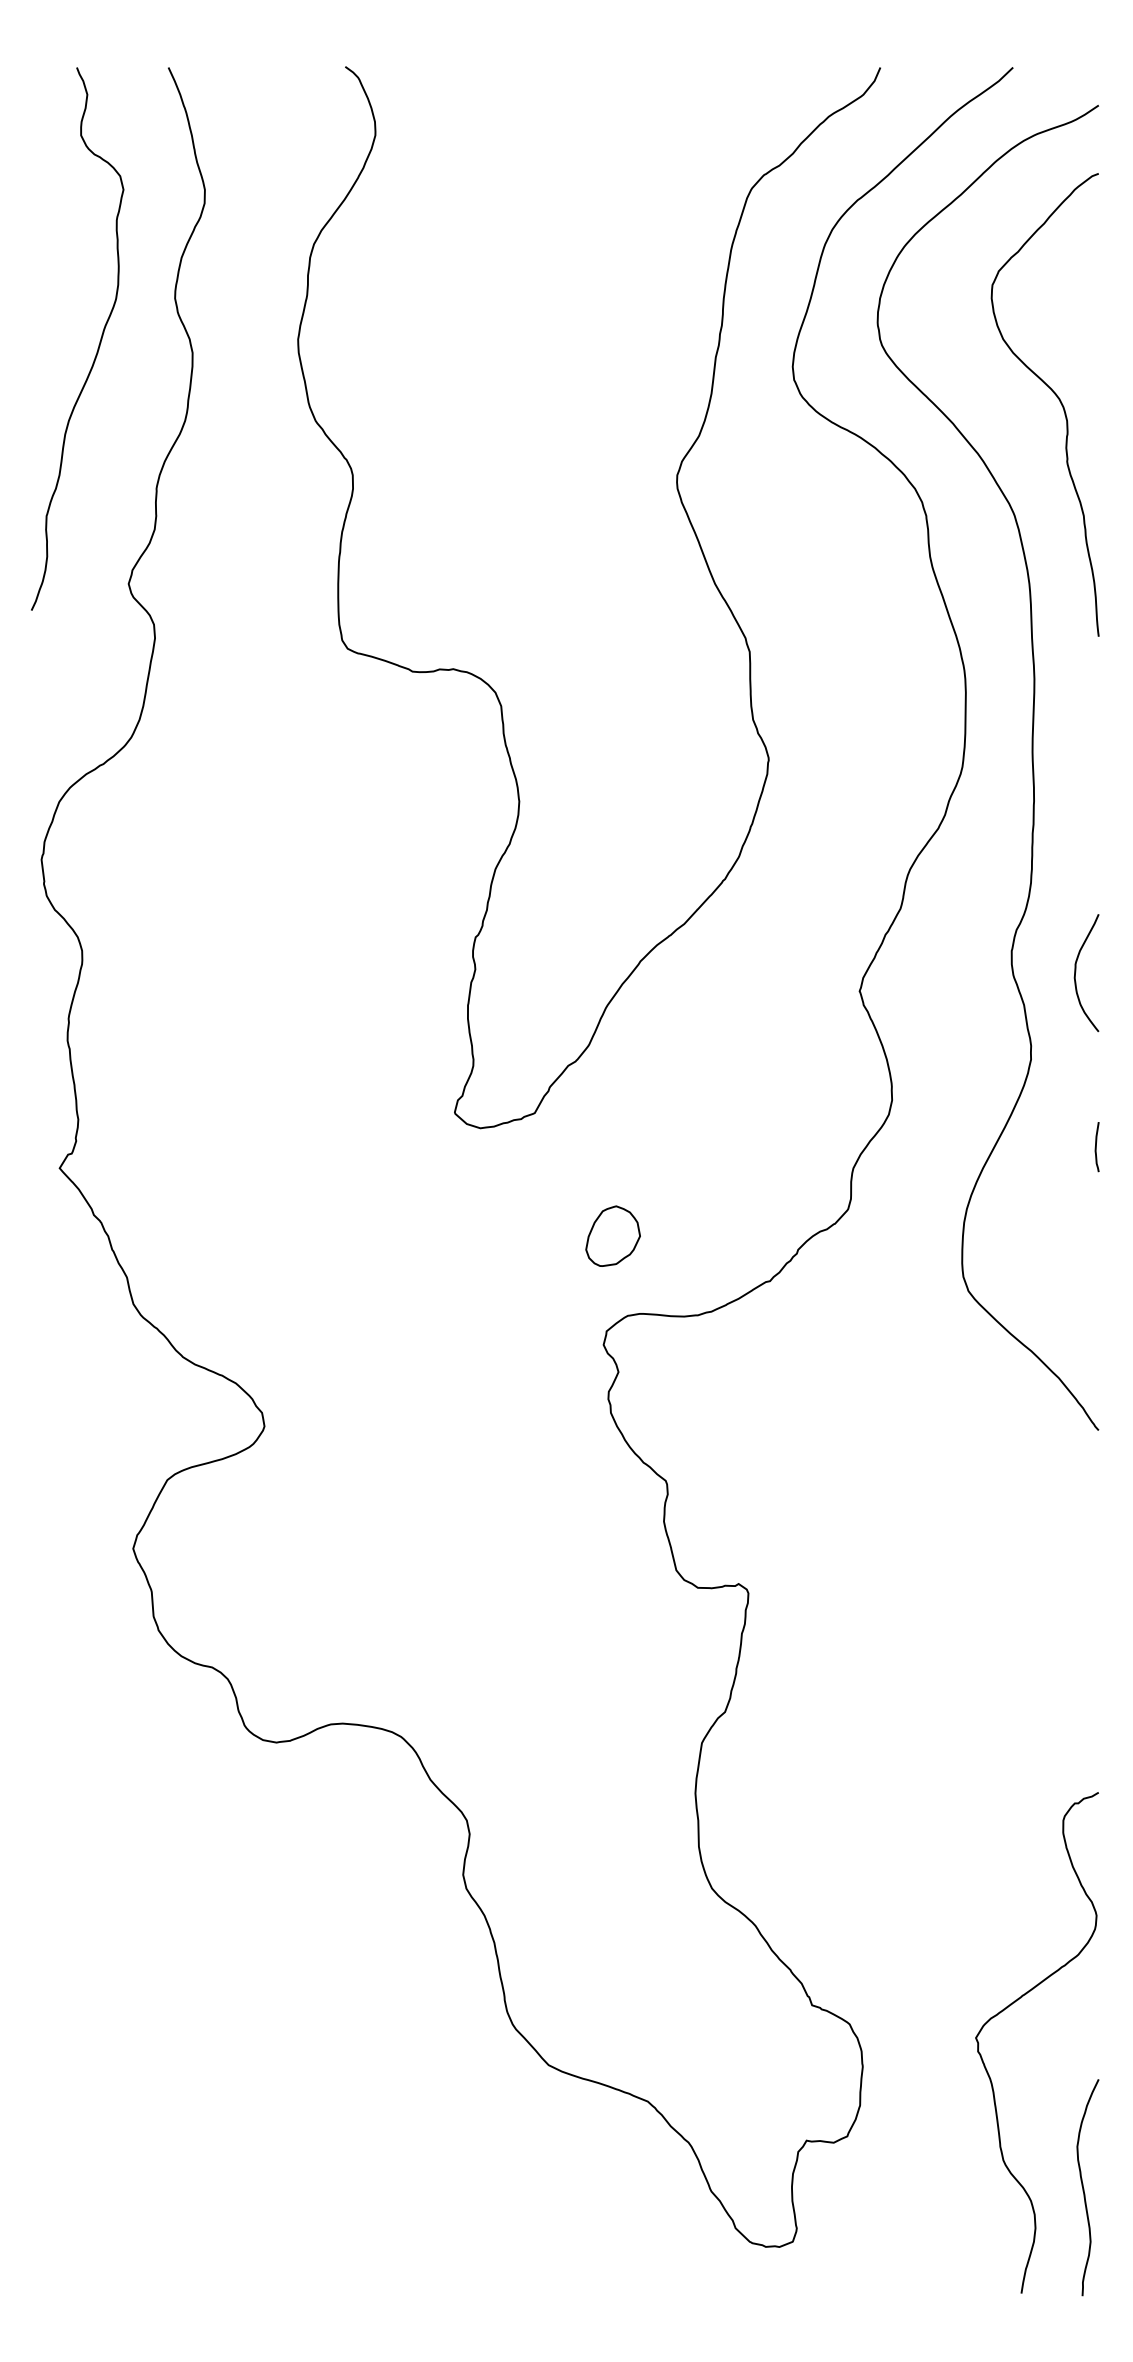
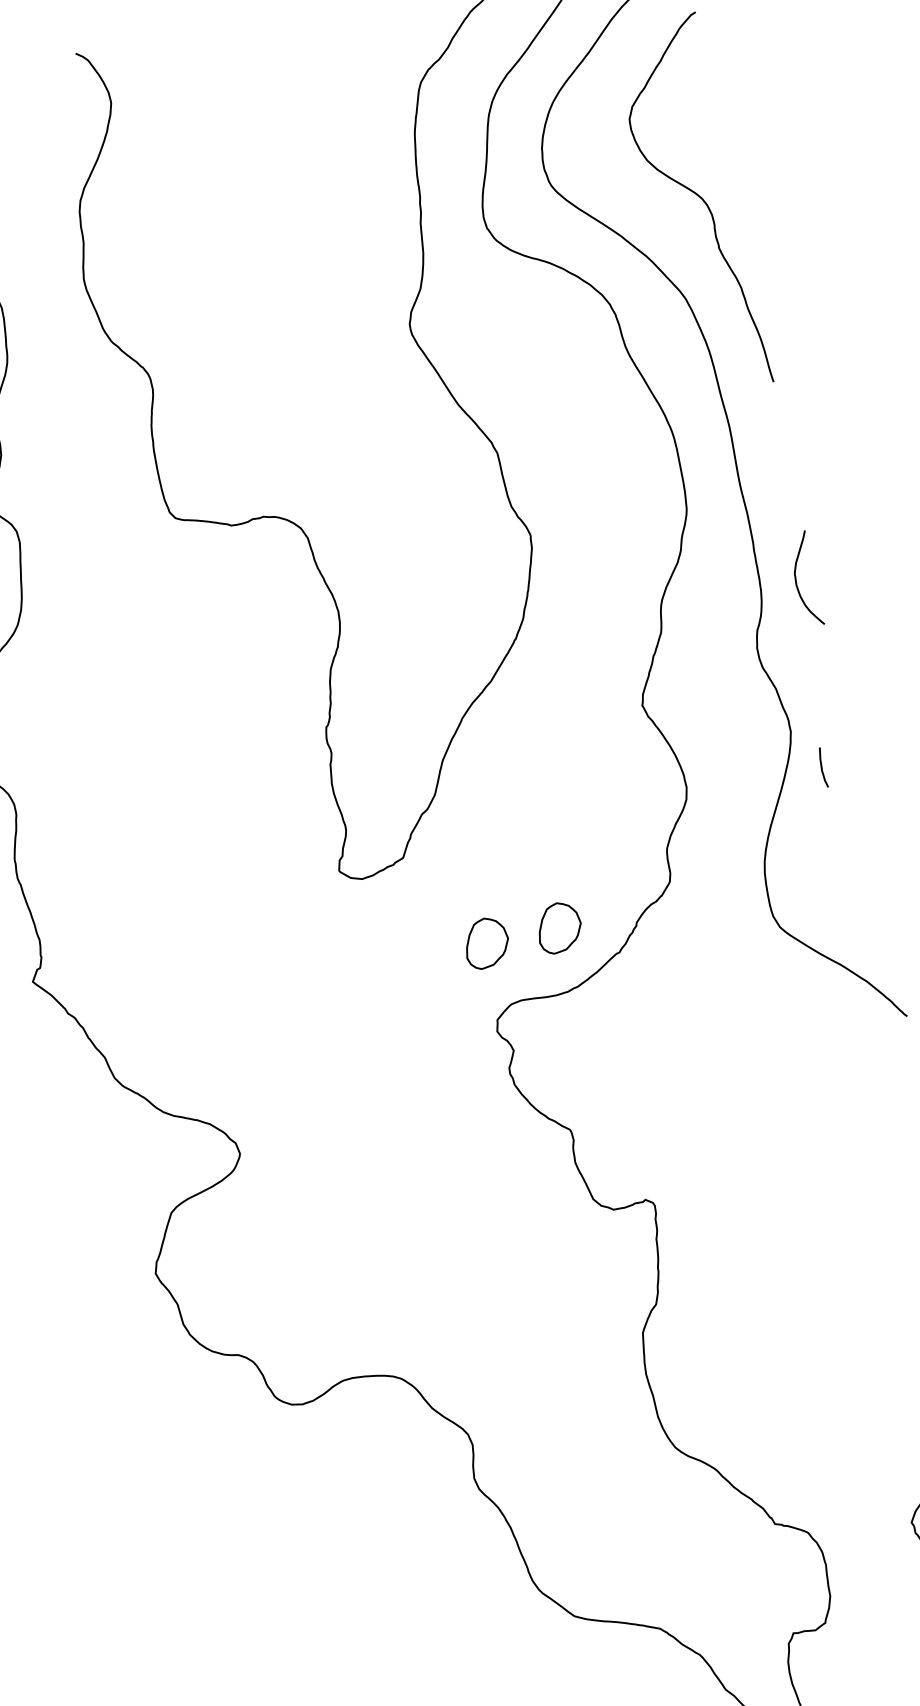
curve: (1076, 972) -> (796, 580), moved
curve: (1096, 1147) -> (822, 768), moved
part: (703, 1235) -> (558, 927), added

